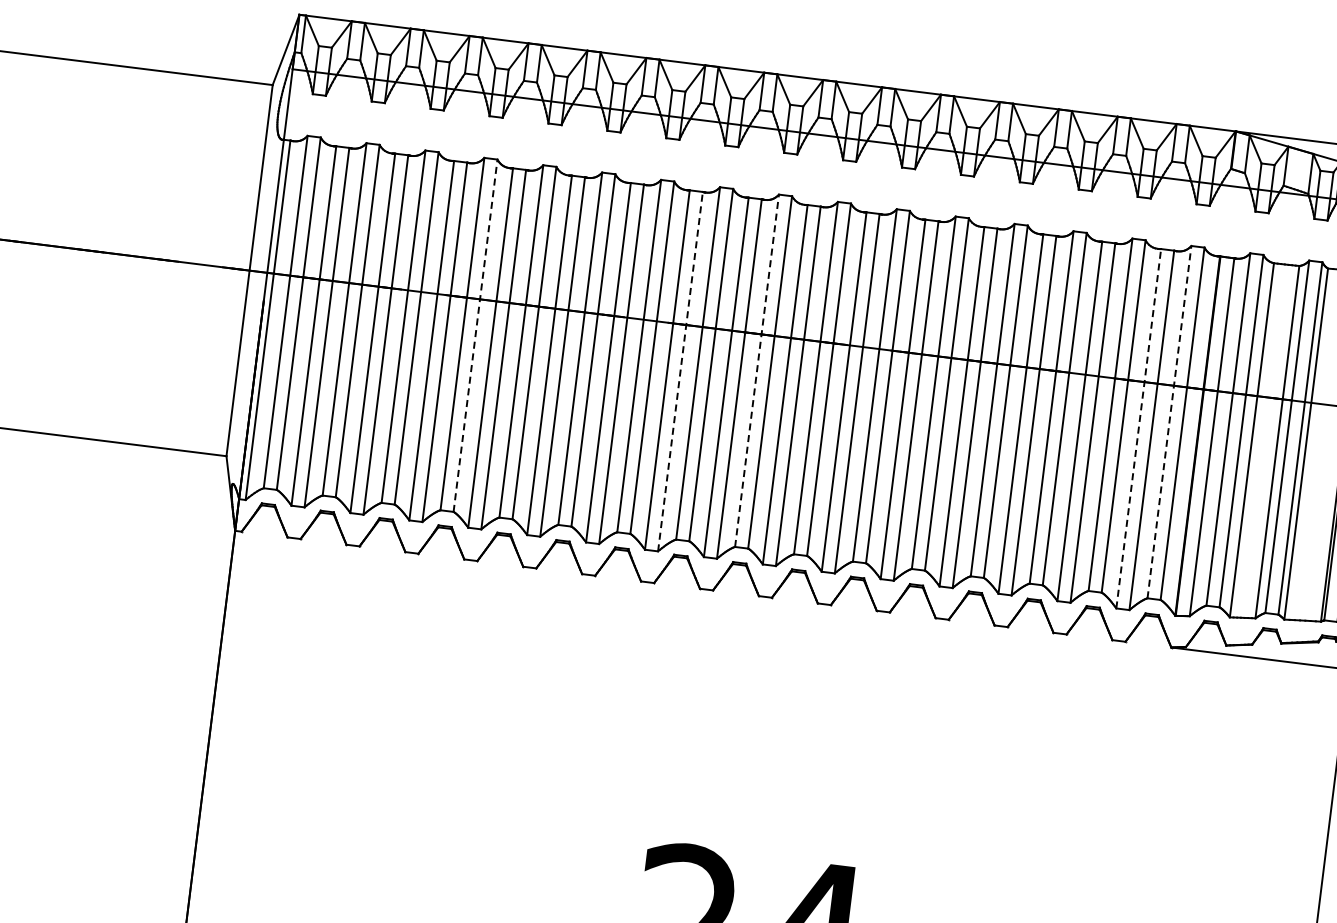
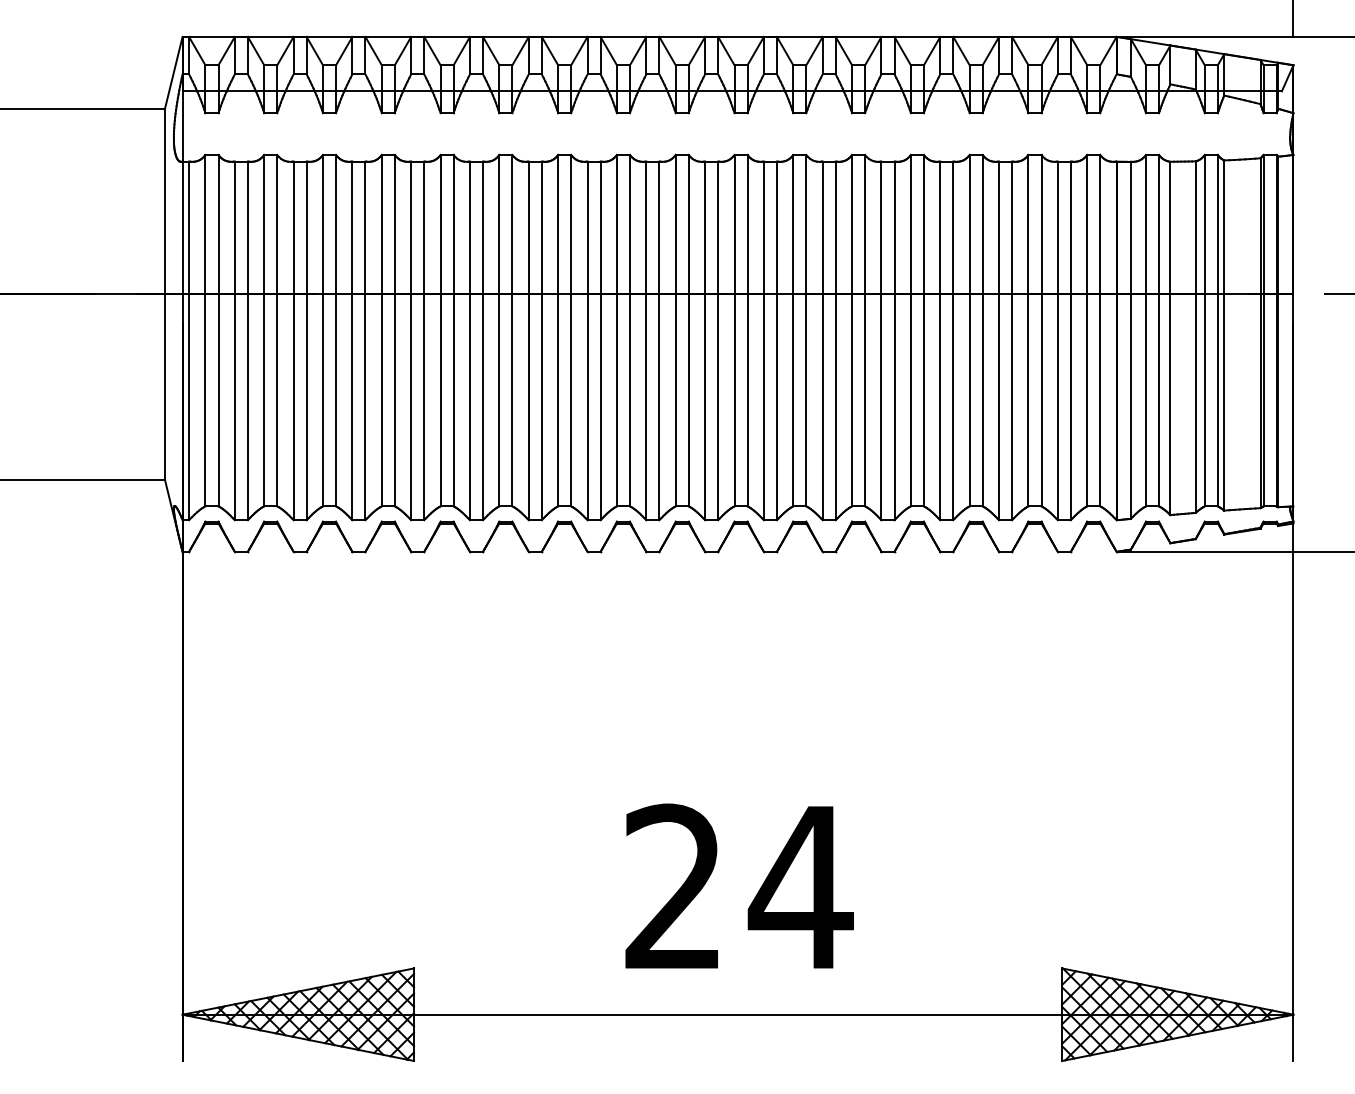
line: (475, 335) -> (394, 330), dashed -> solid
line: (756, 370) -> (675, 330), dashed -> solid
line: (680, 371) -> (600, 340), dashed -> solid
line: (1169, 422) -> (1087, 330), dashed -> solid
line: (1138, 428) -> (1057, 340), dashed -> solid

